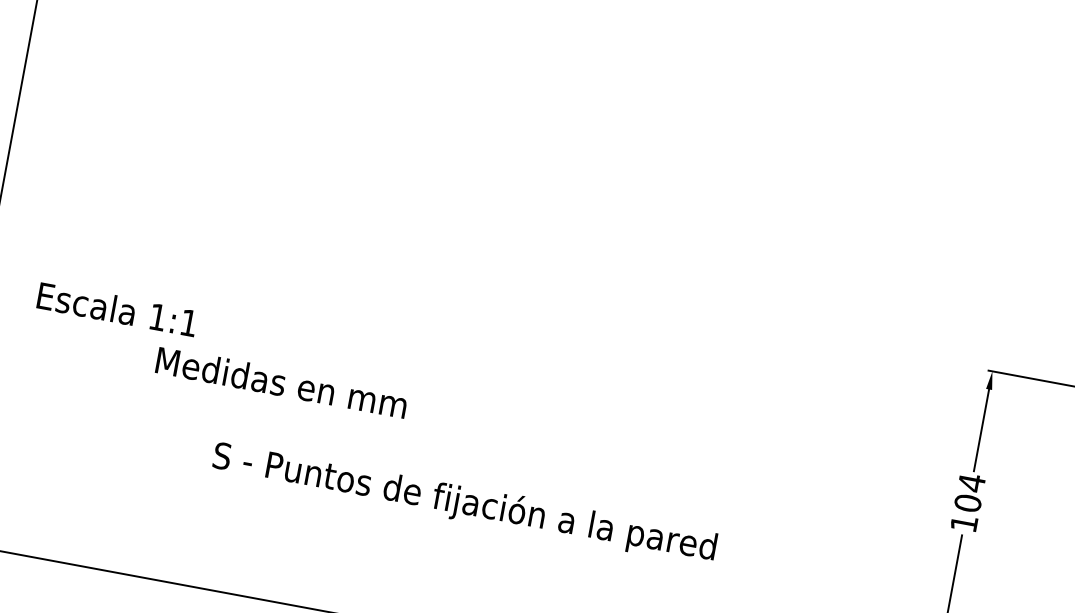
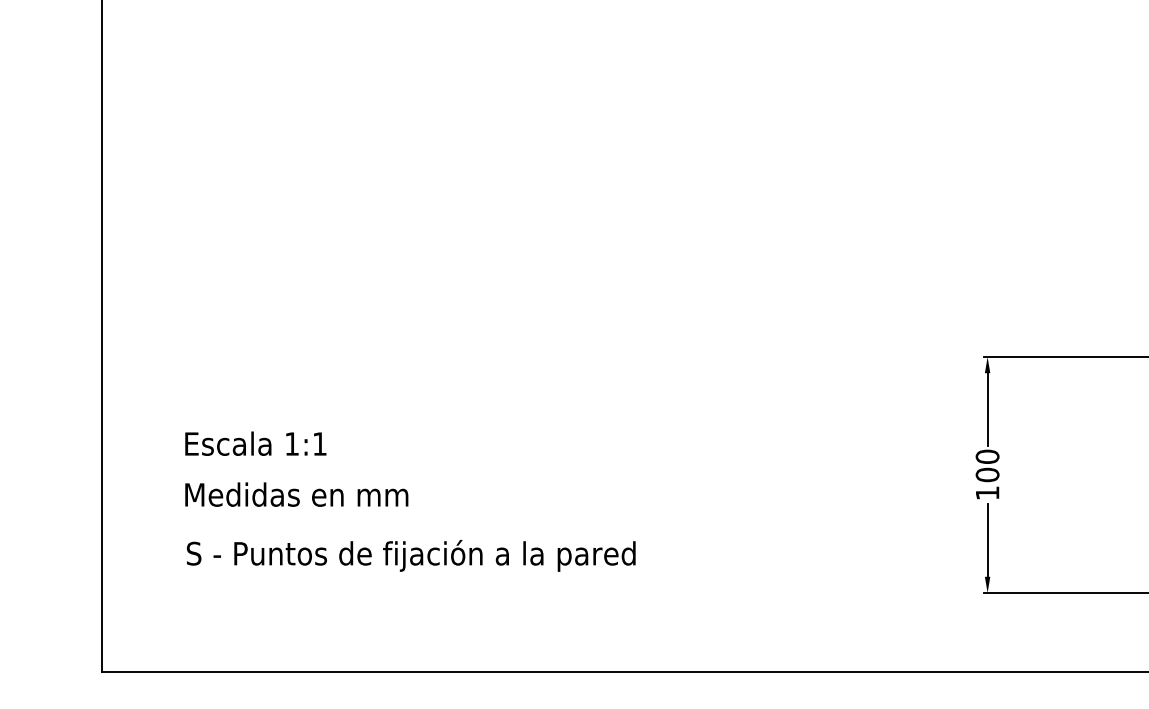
text: (117, 309) -> (255, 443), moved
text: (281, 382) -> (296, 494), moved
text: (971, 482) -> (987, 456), 104 -> 100
text: (463, 502) -> (410, 555), moved

